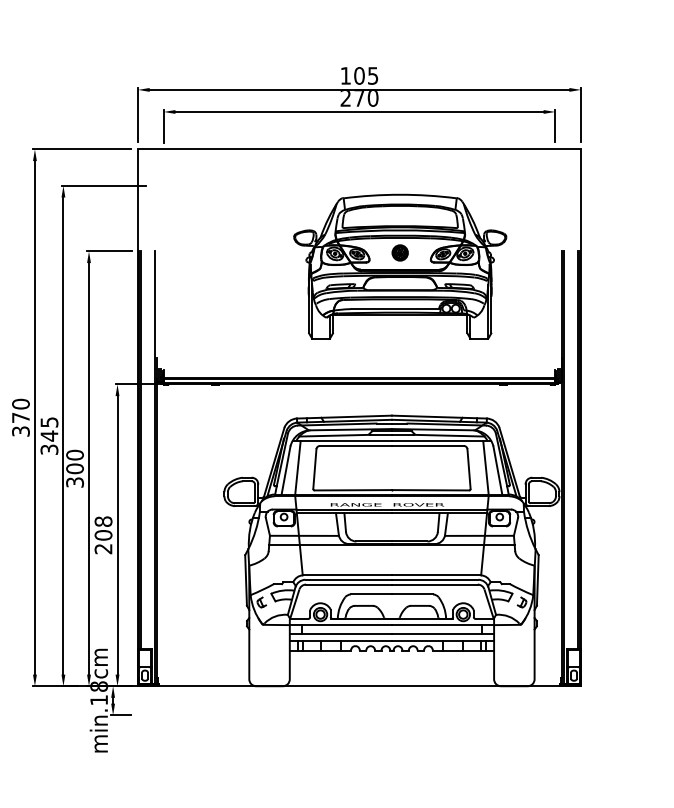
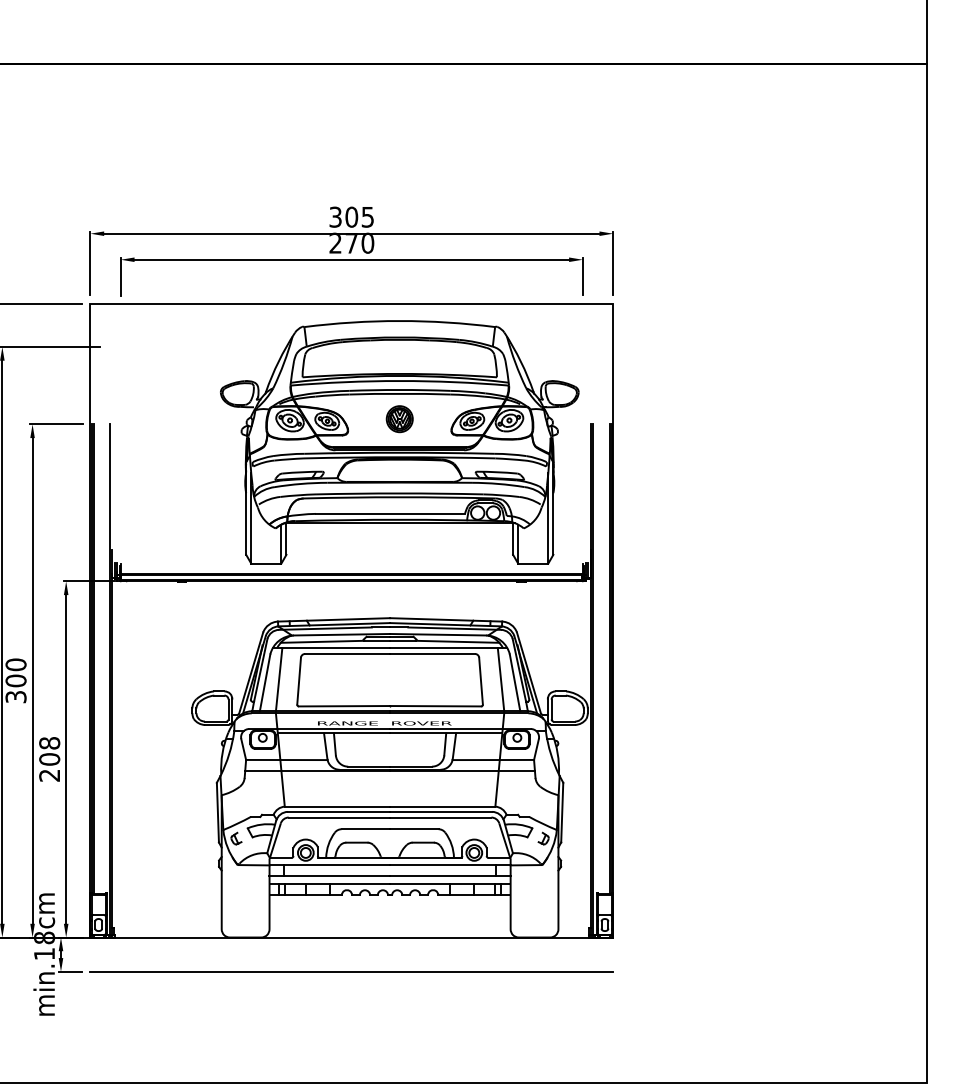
text: (345, 75) -> (335, 216), 105 -> 305
part: (399, 266) -> (399, 442), size x1.43
line: (359, 715) -> (351, 971), added

